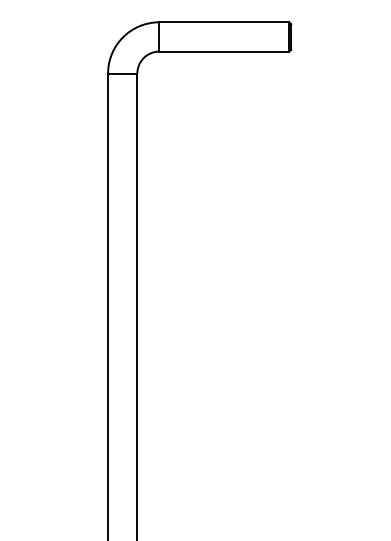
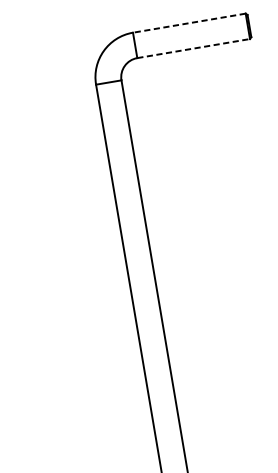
line: (224, 22) -> (189, 23), solid -> dashed
line: (224, 51) -> (193, 48), solid -> dashed

